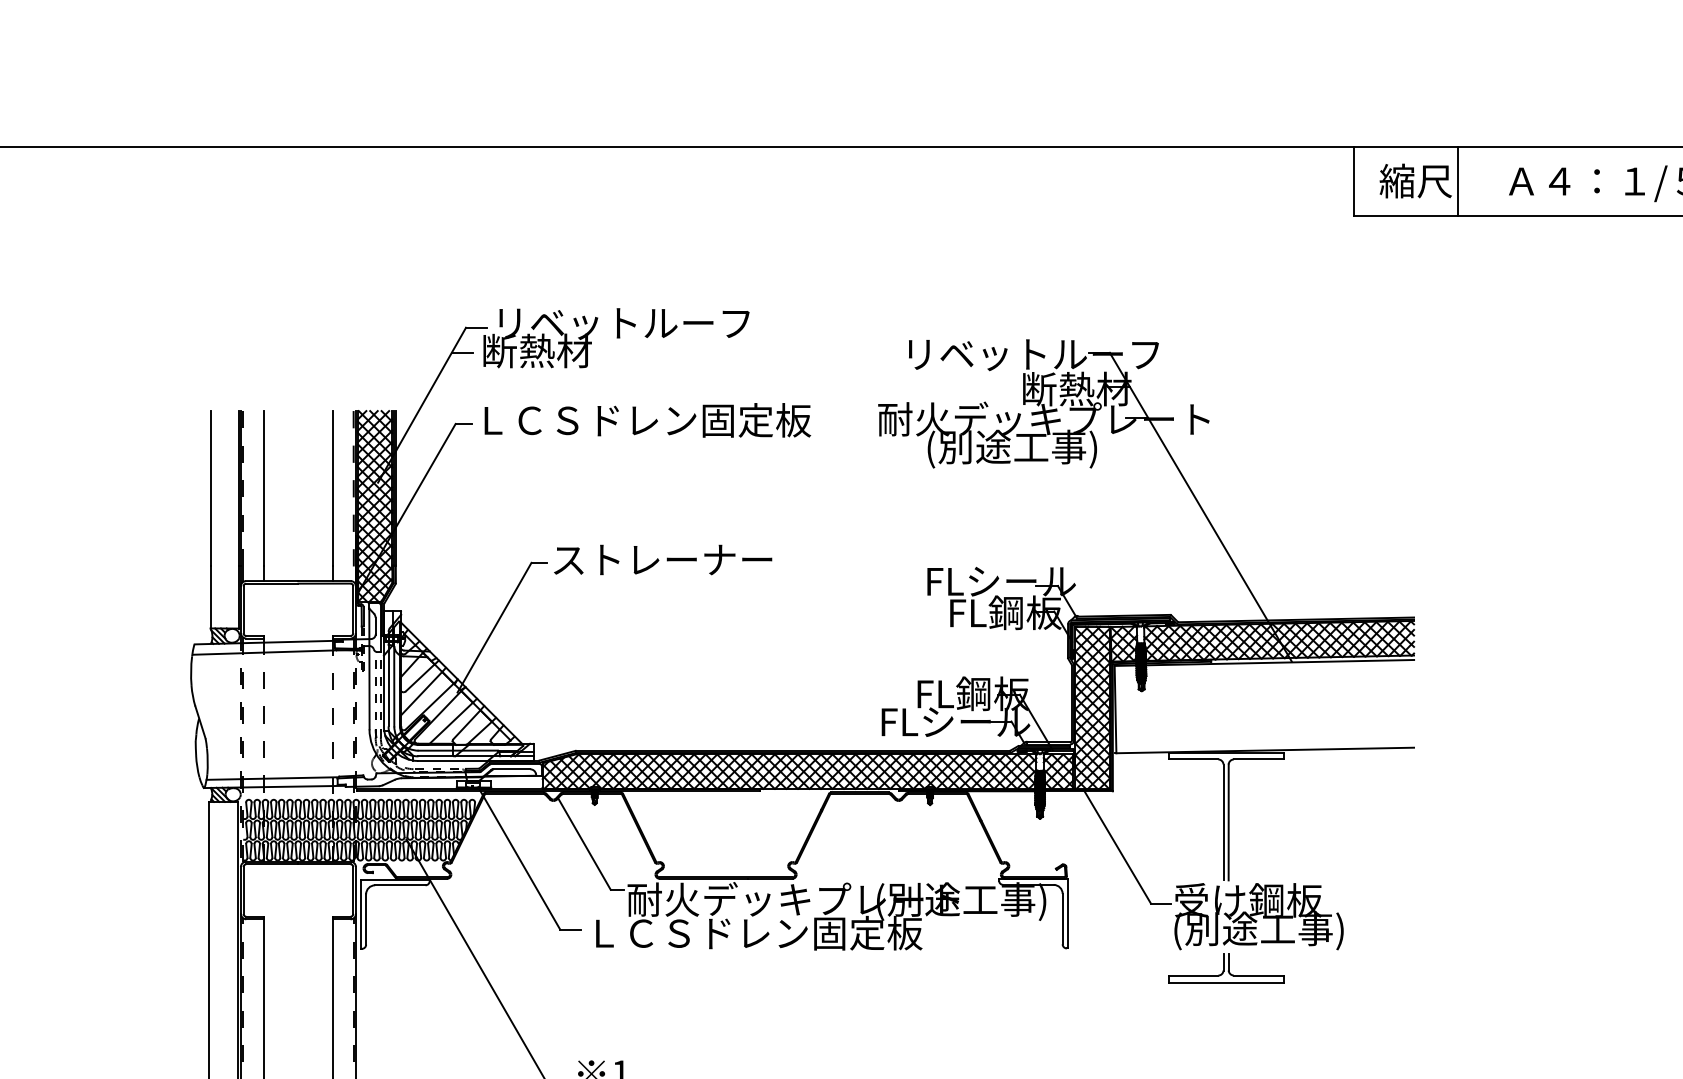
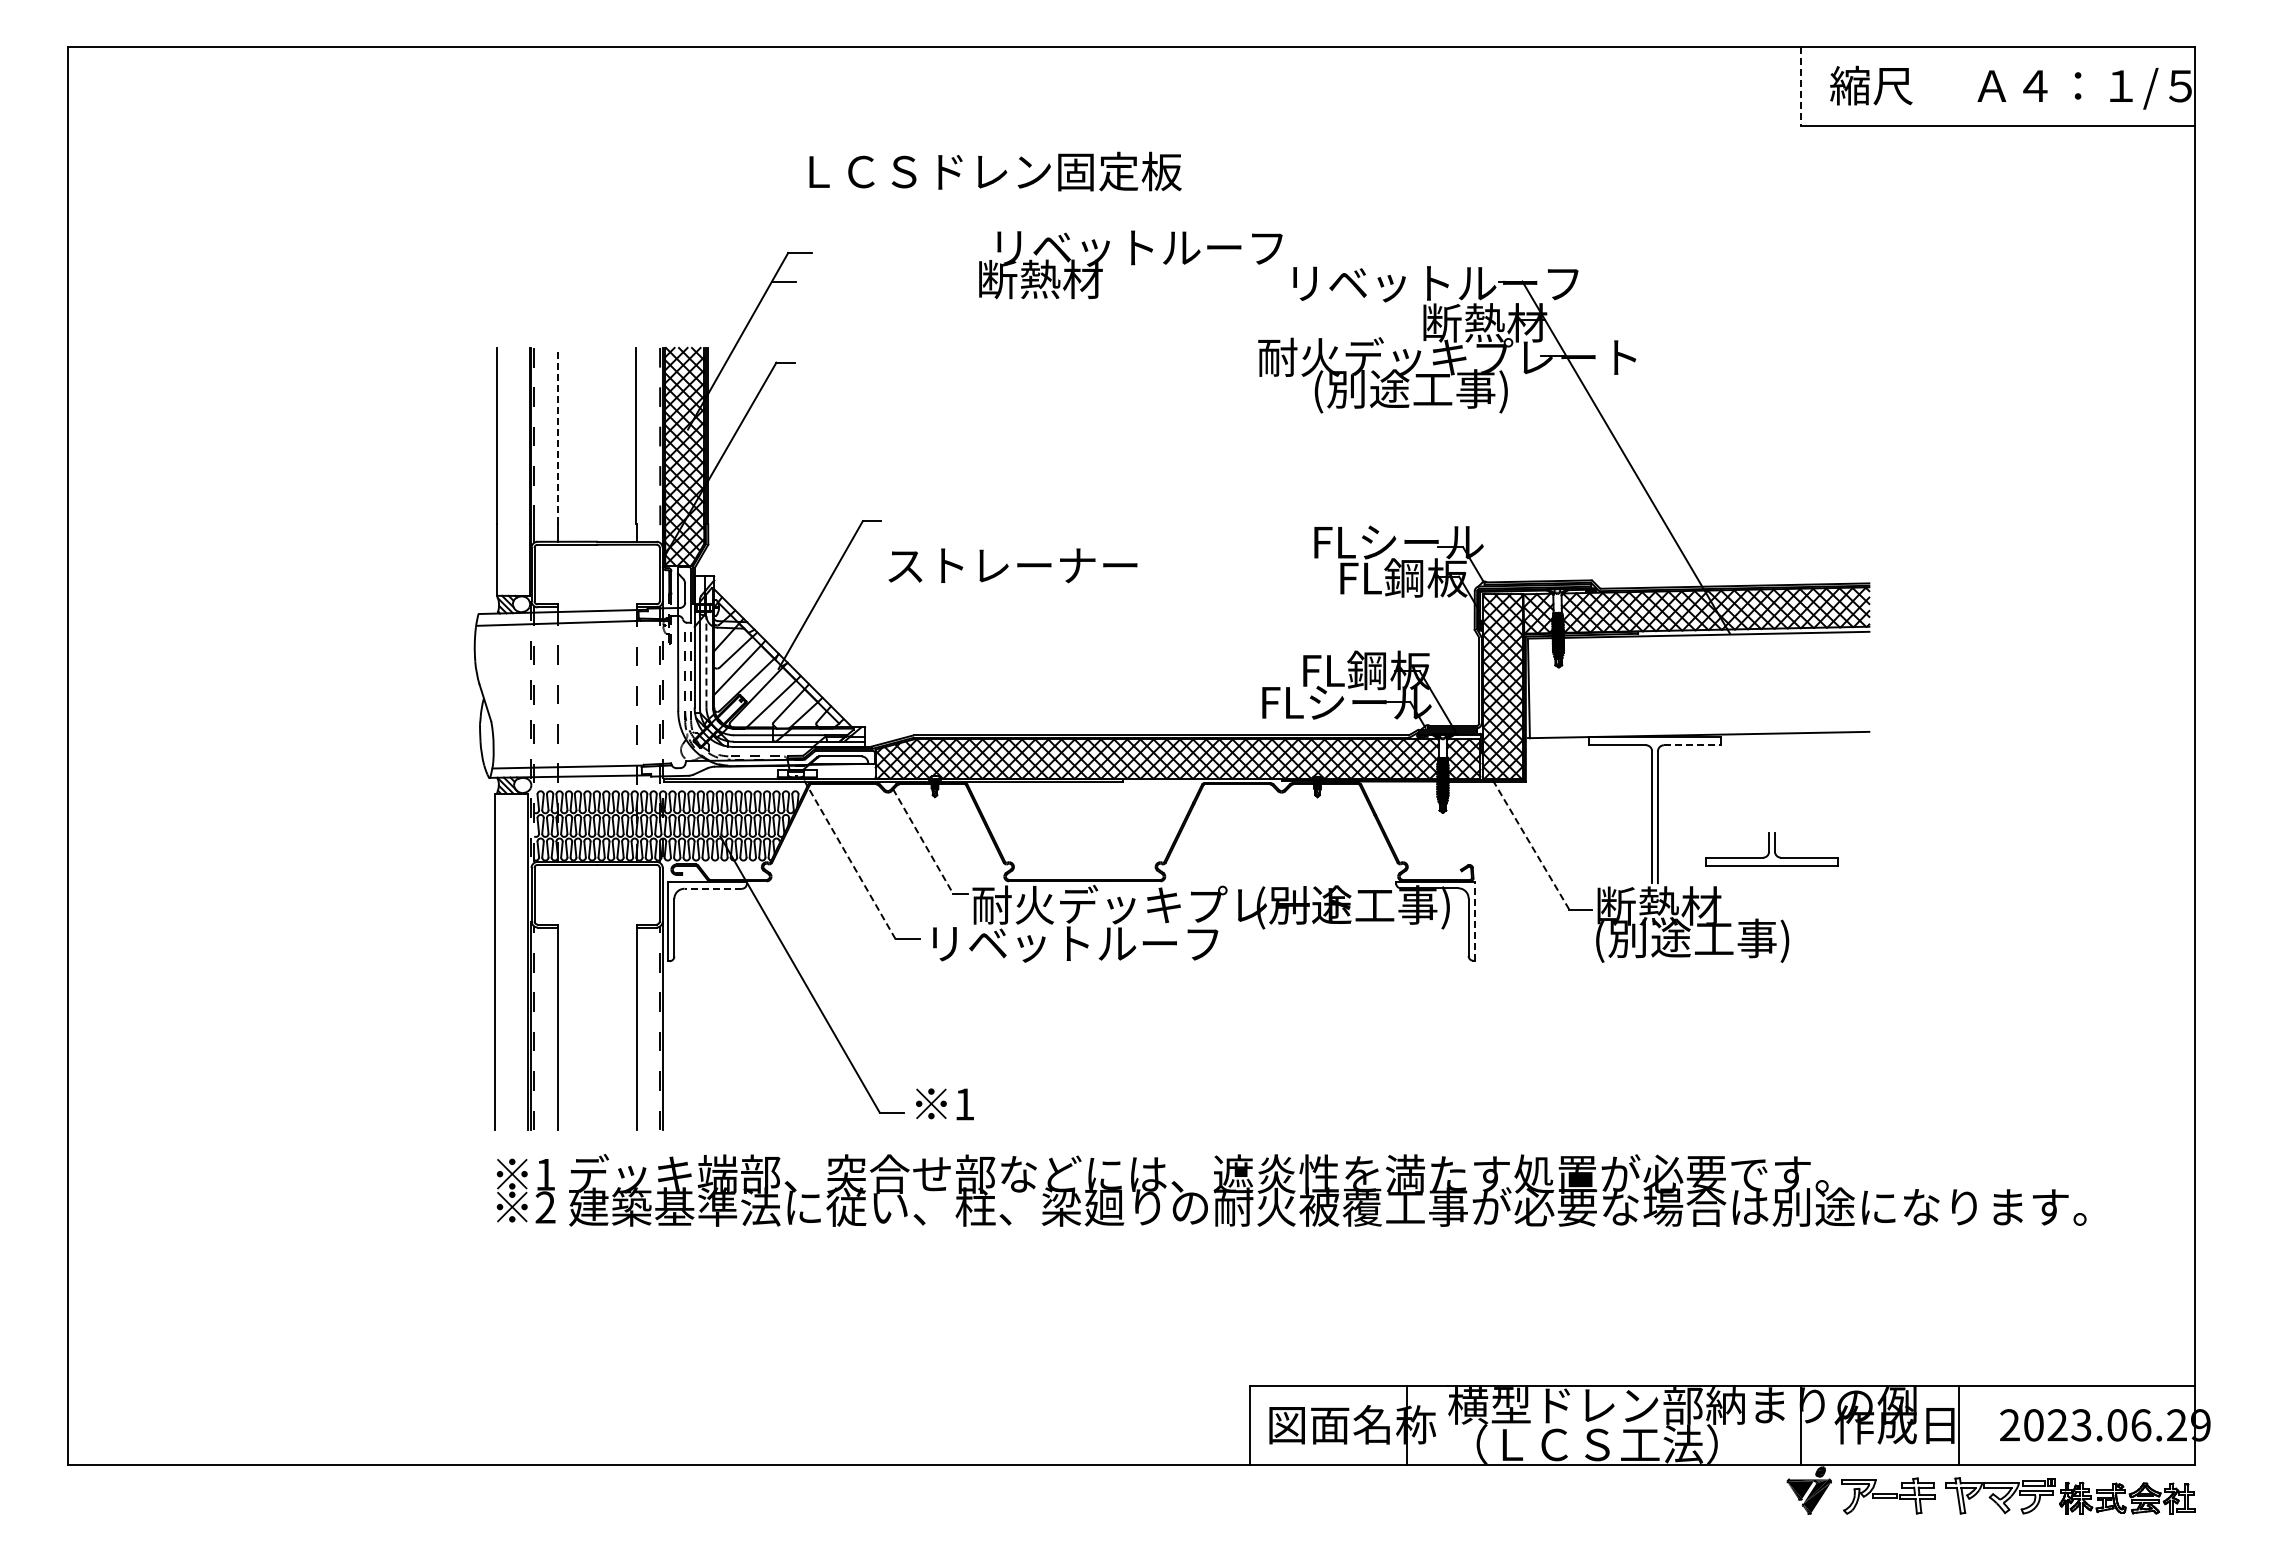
line: (1458, 180) -> (1919, 85), removed
line: (1354, 181) -> (1801, 86), solid -> dashed
text: (616, 337) -> (1130, 264), moved
text: (647, 420) -> (995, 171), moved
line: (263, 487) -> (557, 435), solid -> dashed
text: (662, 559) -> (1012, 565), moved
line: (394, 686) -> (706, 661), solid -> dashed
line: (1258, 759) -> (1692, 745), solid -> dashed
line: (584, 843) -> (923, 841), solid -> dashed
line: (1117, 847) -> (1531, 845), solid -> dashed
line: (519, 859) -> (849, 859), solid -> dashed
line: (400, 885) -> (713, 888), solid -> dashed
text: (1247, 899) -> (1679, 905), 受け鋼板 -> 断熱材
line: (1067, 913) -> (1474, 920), solid -> dashed
text: (757, 933) -> (1120, 943), ＬＣＳドレン固定板 -> リベットルーフ
part: (1225, 968) -> (1771, 849), moved

